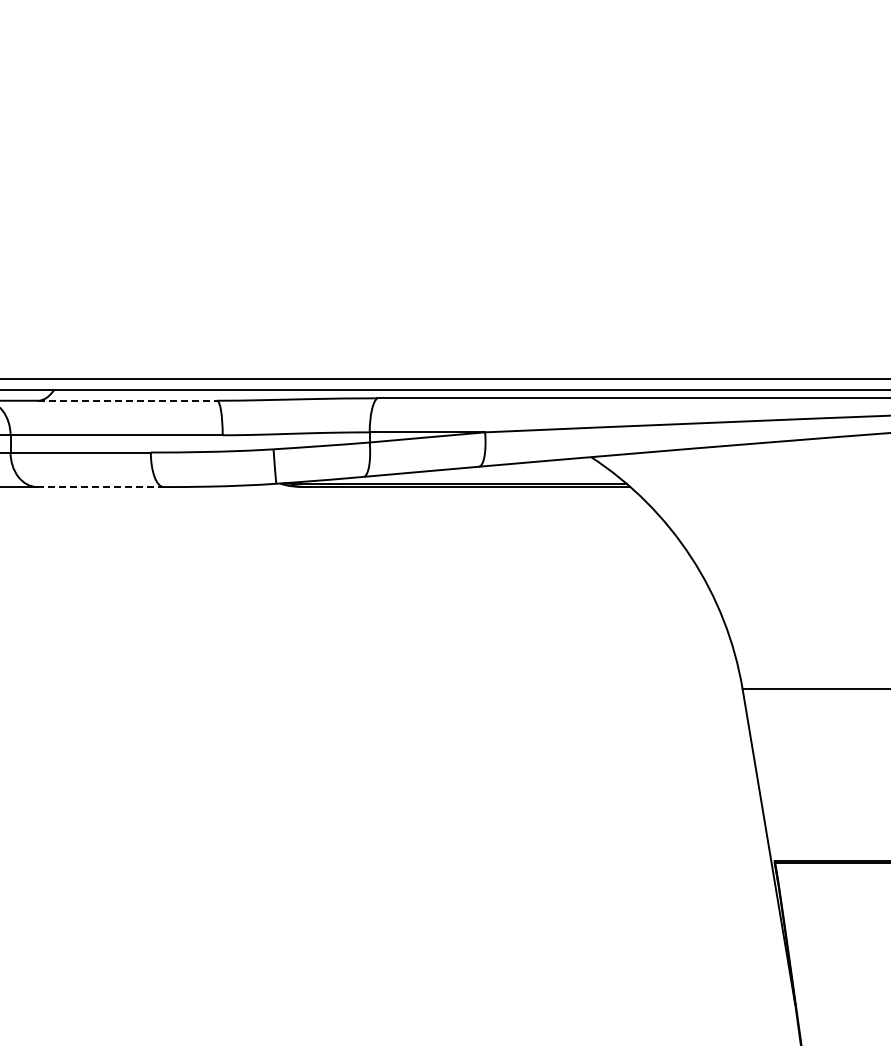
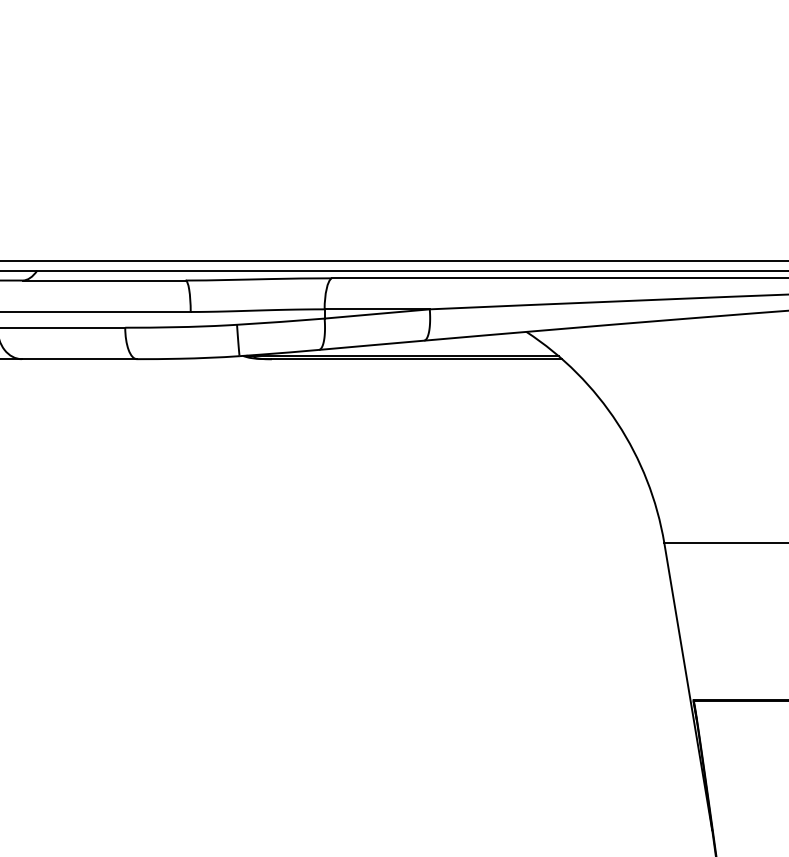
line: (128, 400) -> (104, 280), dashed -> solid
line: (100, 487) -> (79, 359), dashed -> solid

